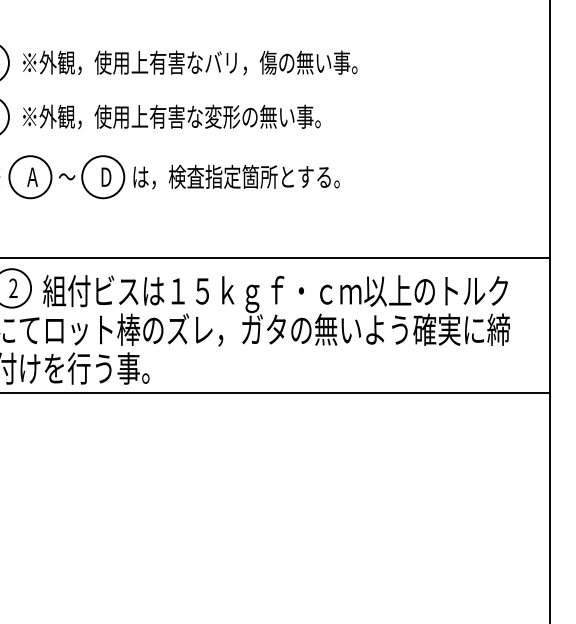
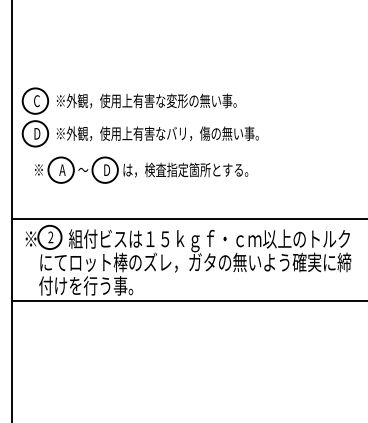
text: (280, 61) -> (212, 100), ※外観，使用上有害なバリ，傷の無い事。 -> ※外観，使用上有害な変形の無い事。
text: (280, 116) -> (212, 133), ※外観，使用上有害な変形の無い事。 -> ※外観，使用上有害なバリ，傷の無い事。

